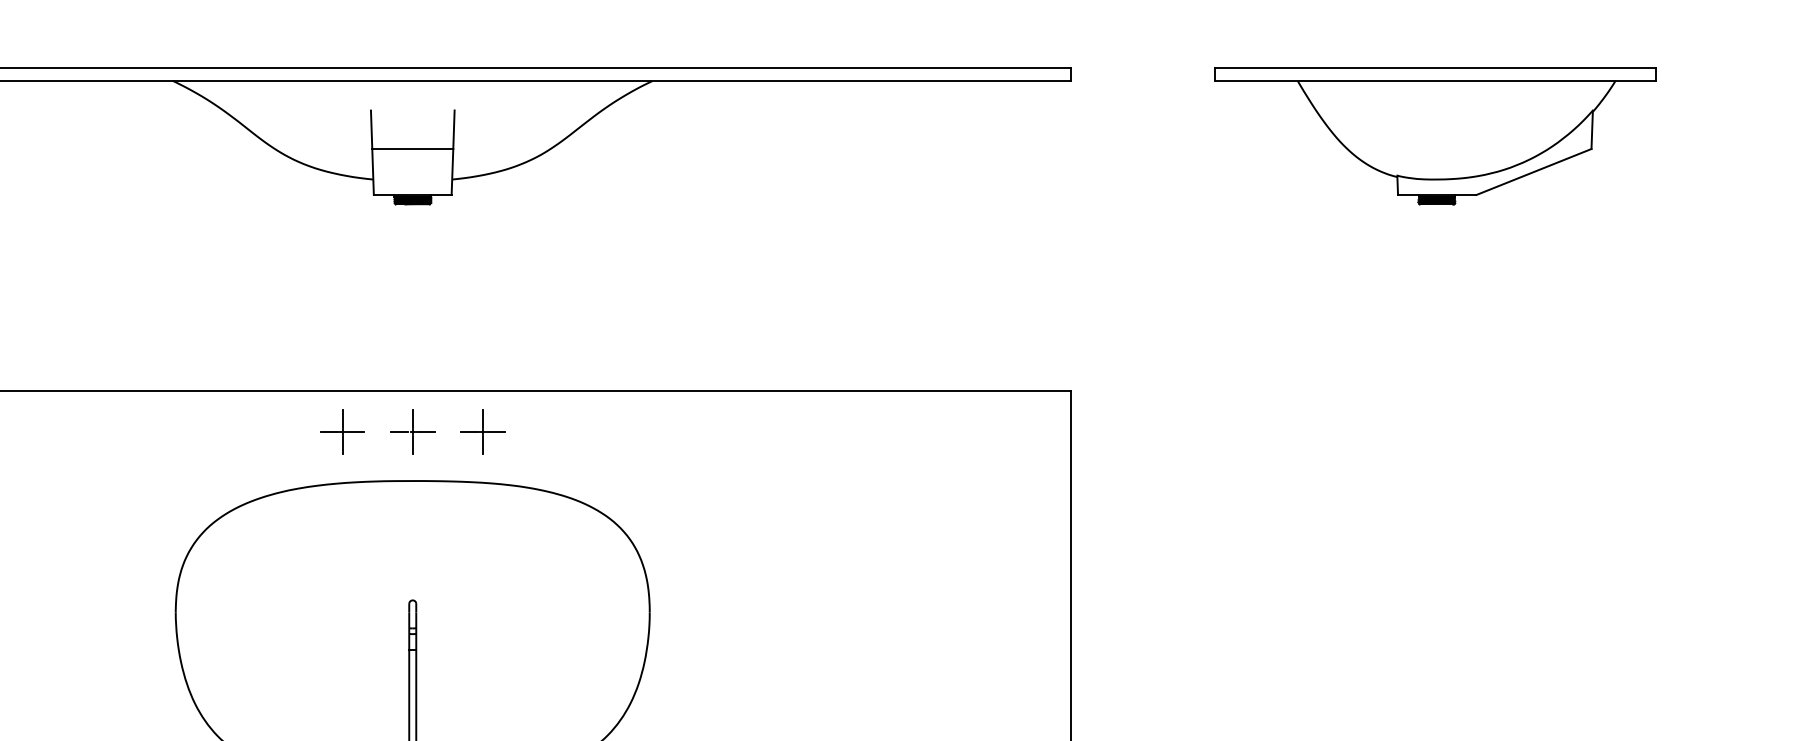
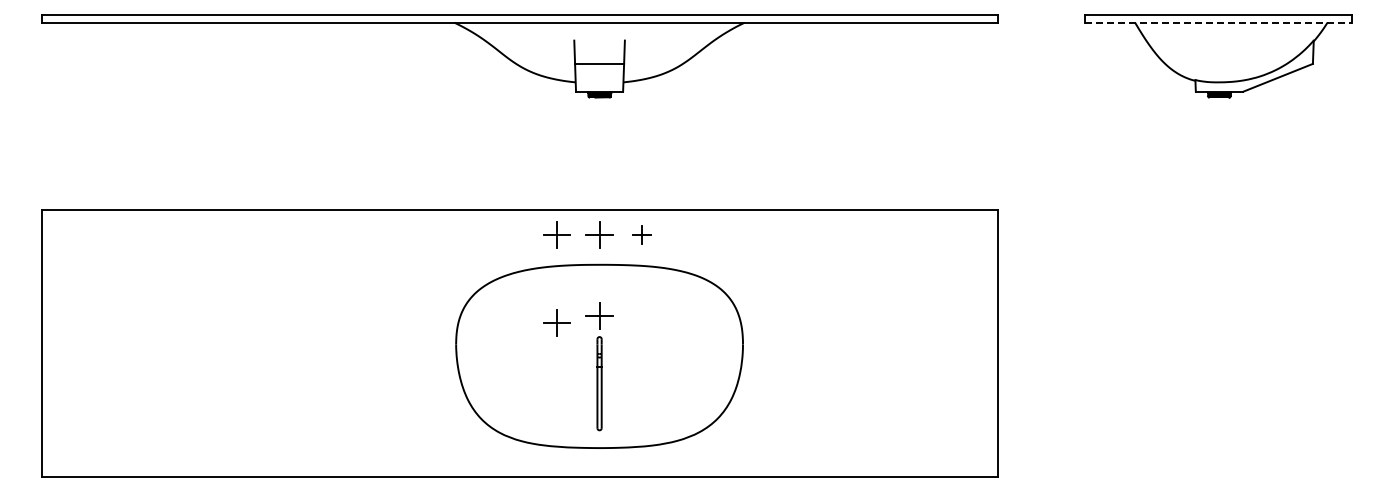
line: (1435, 80) -> (1218, 22), solid -> dashed
part: (482, 430) -> (641, 234), size x0.7
part: (412, 564) -> (599, 315), added
part: (341, 576) -> (556, 322), added

